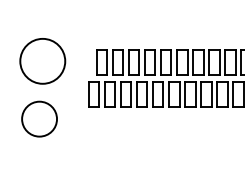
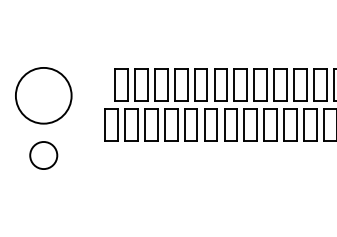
circle: (42, 61) -> (43, 95), moved
circle: (39, 119) -> (43, 155), size x0.62

